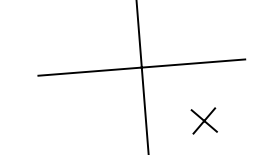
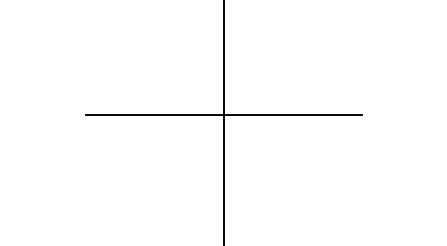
part: (204, 120) -> (300, 191), removed

